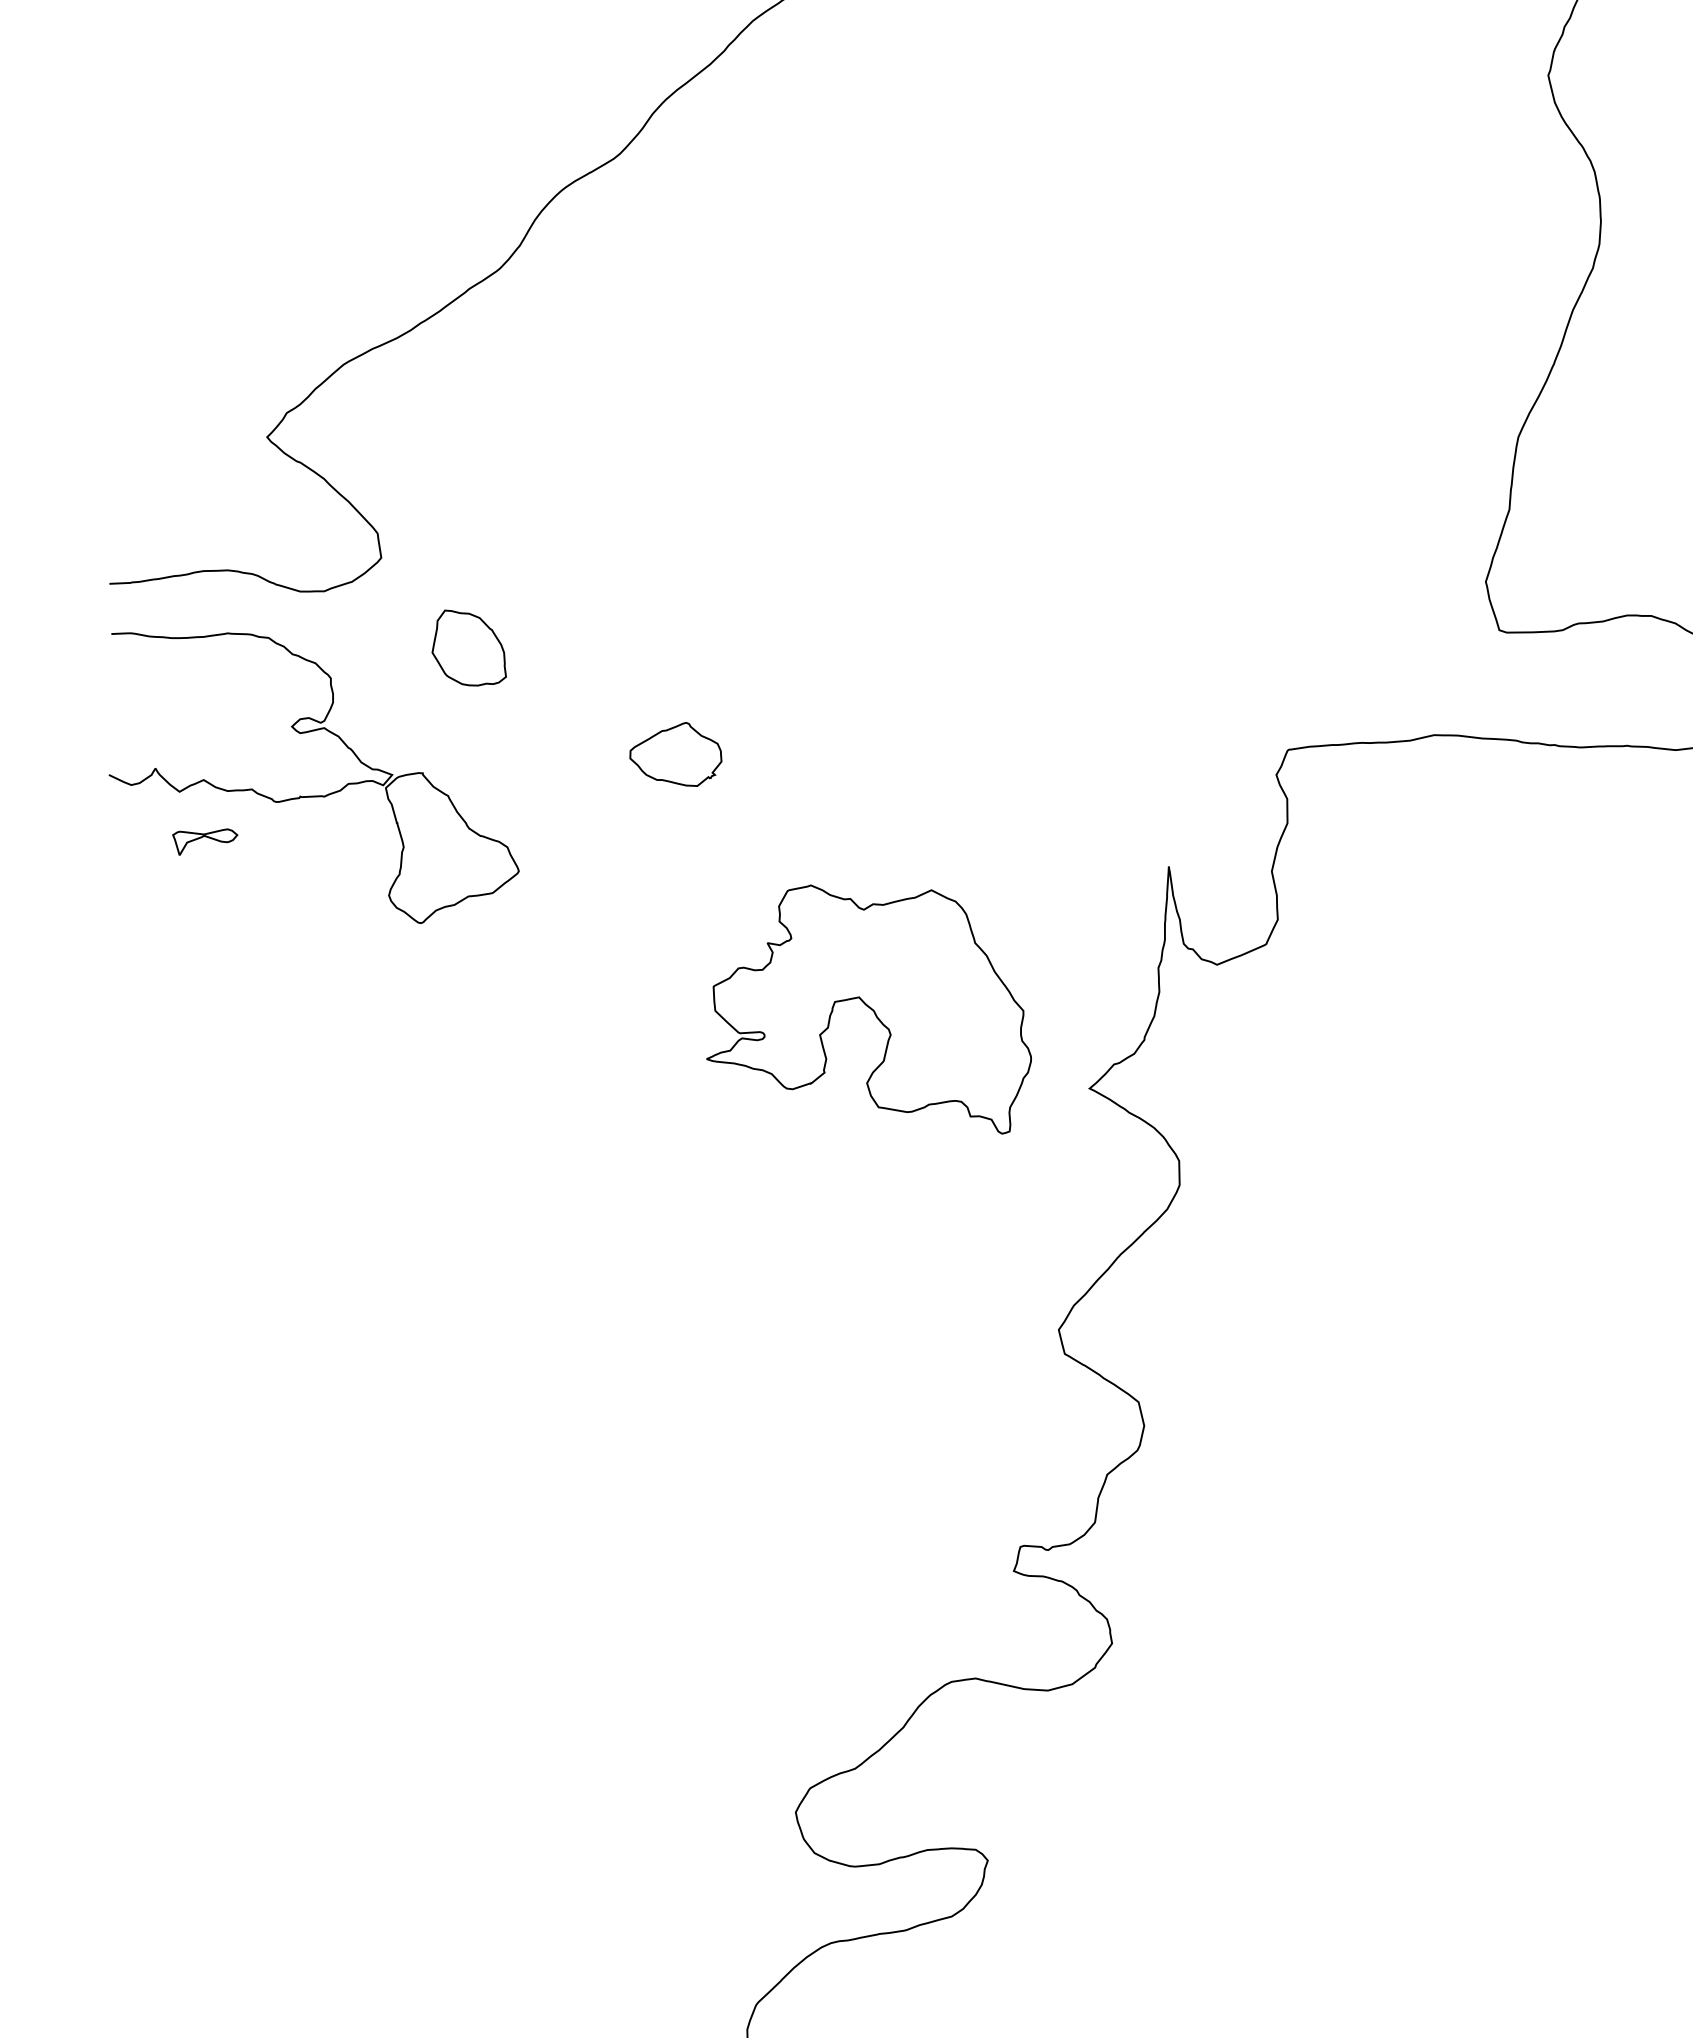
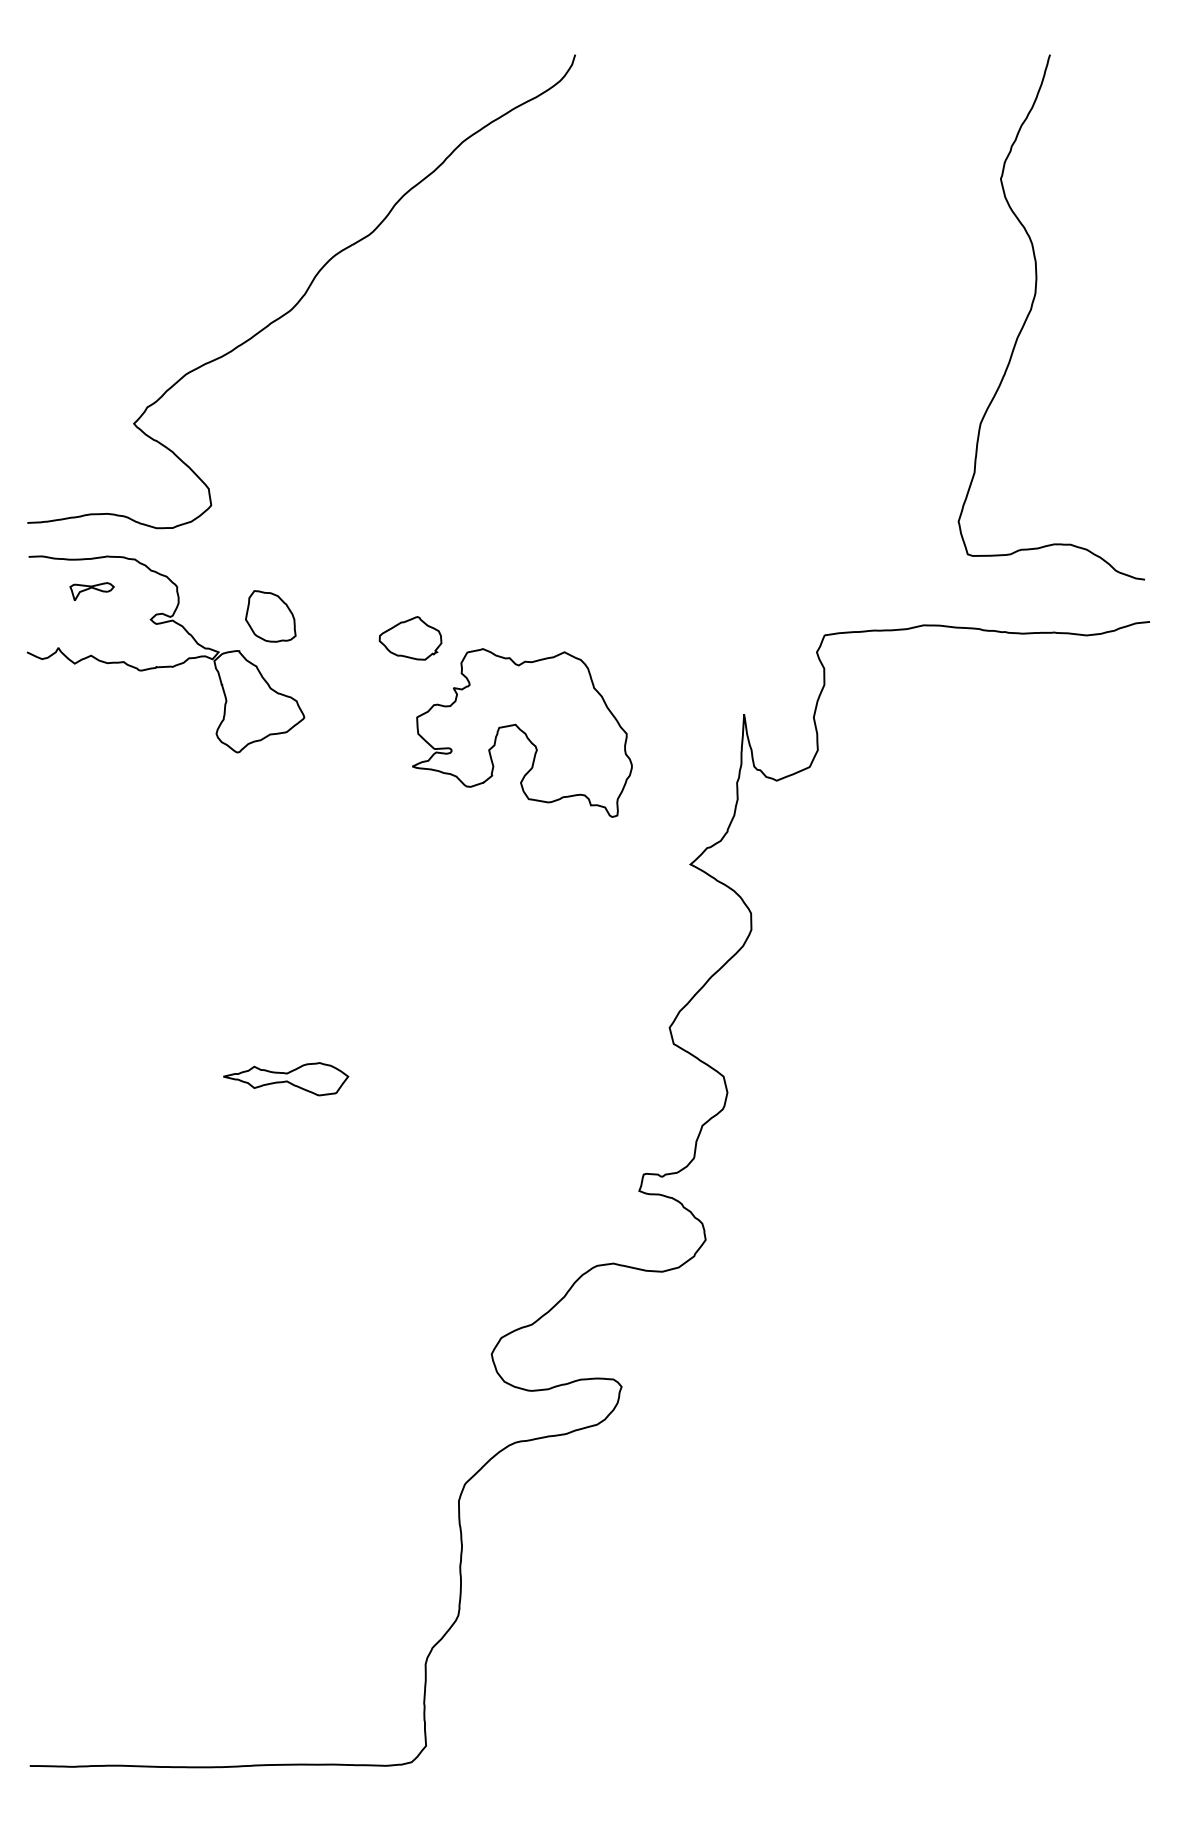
part: (468, 648) -> (270, 616), moved
part: (204, 841) -> (91, 591), moved
part: (869, 1008) -> (522, 732), moved
part: (492, 1406) -> (286, 1079), added

